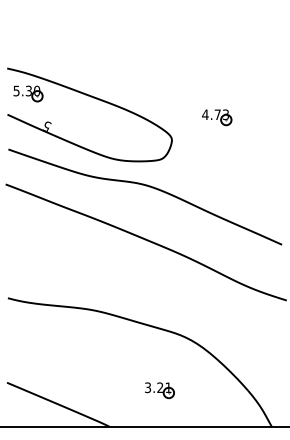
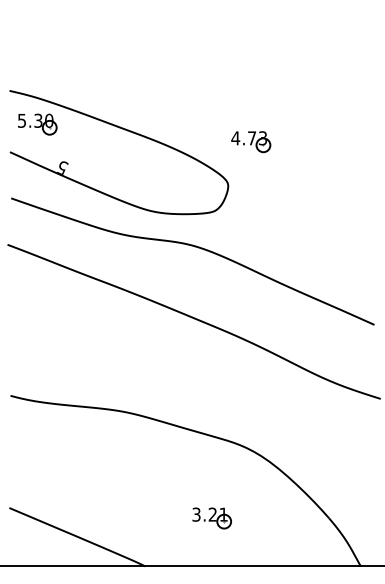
part: (217, 117) -> (251, 142), moved

